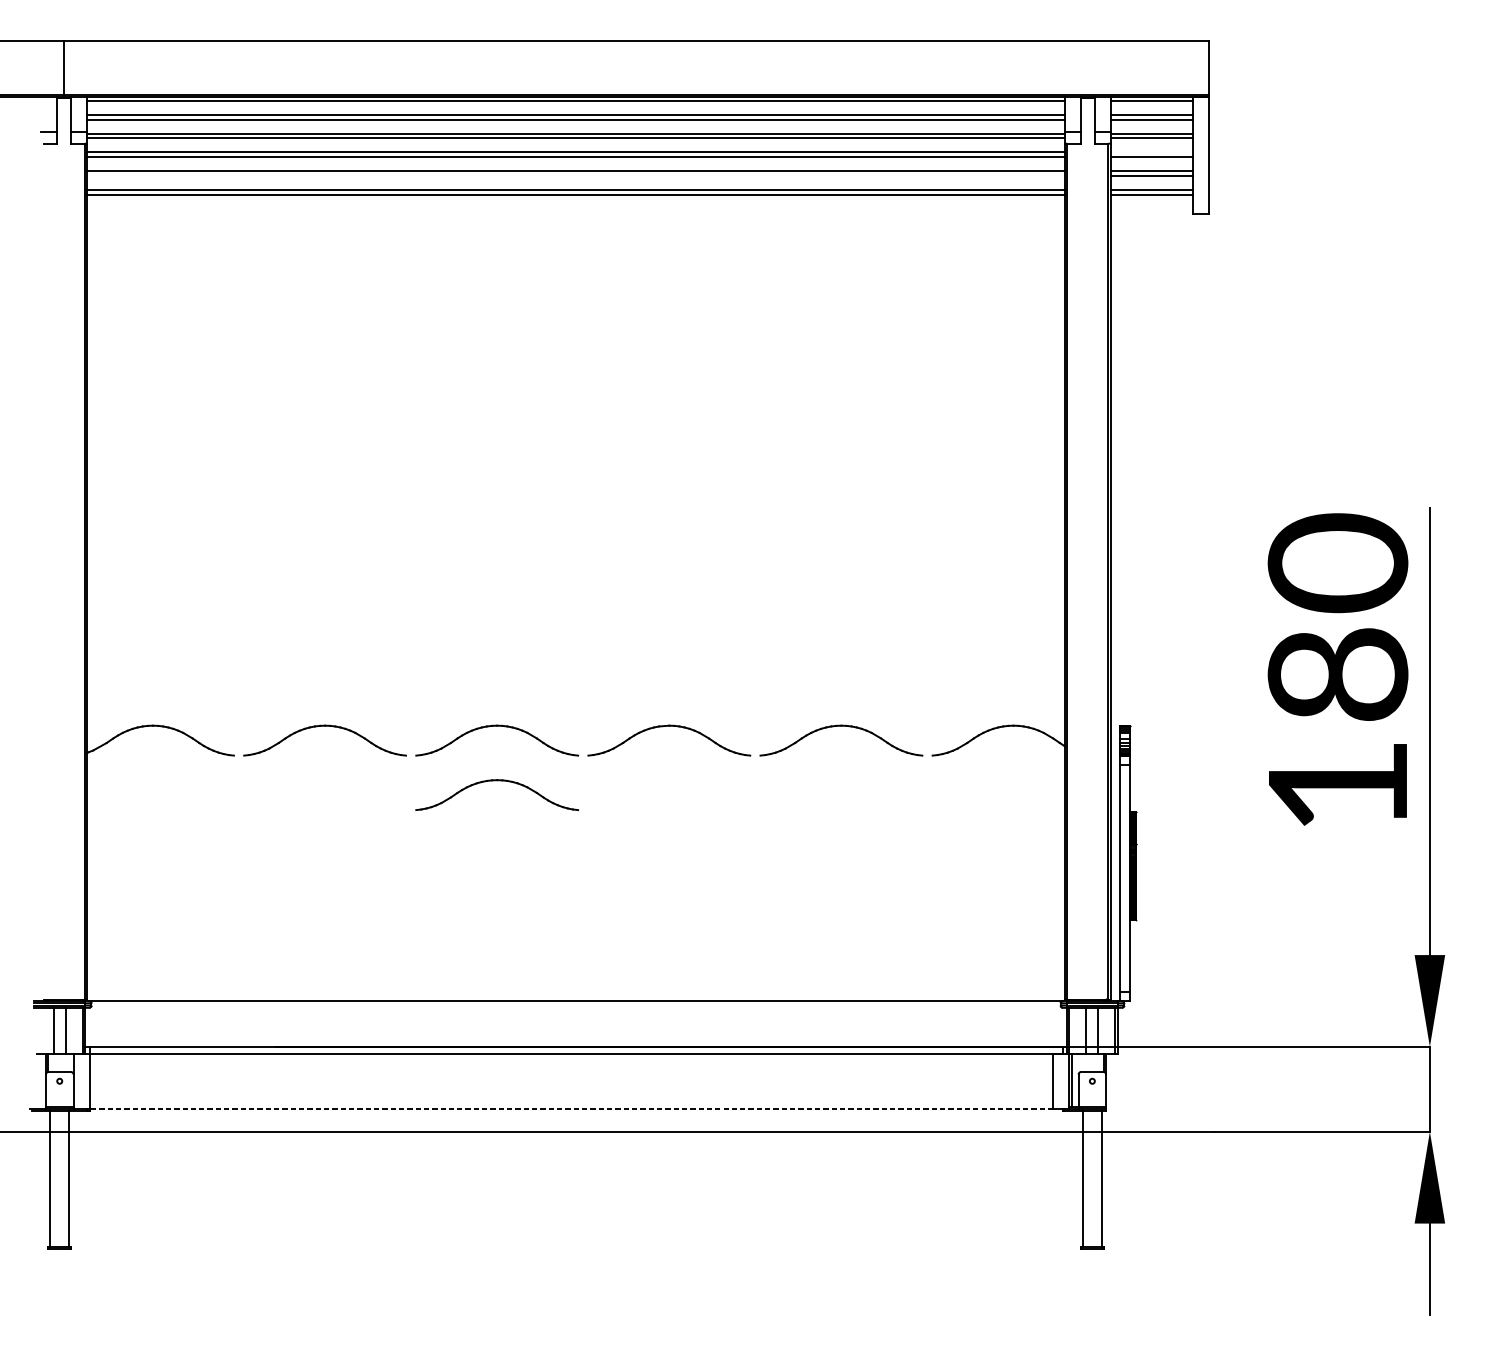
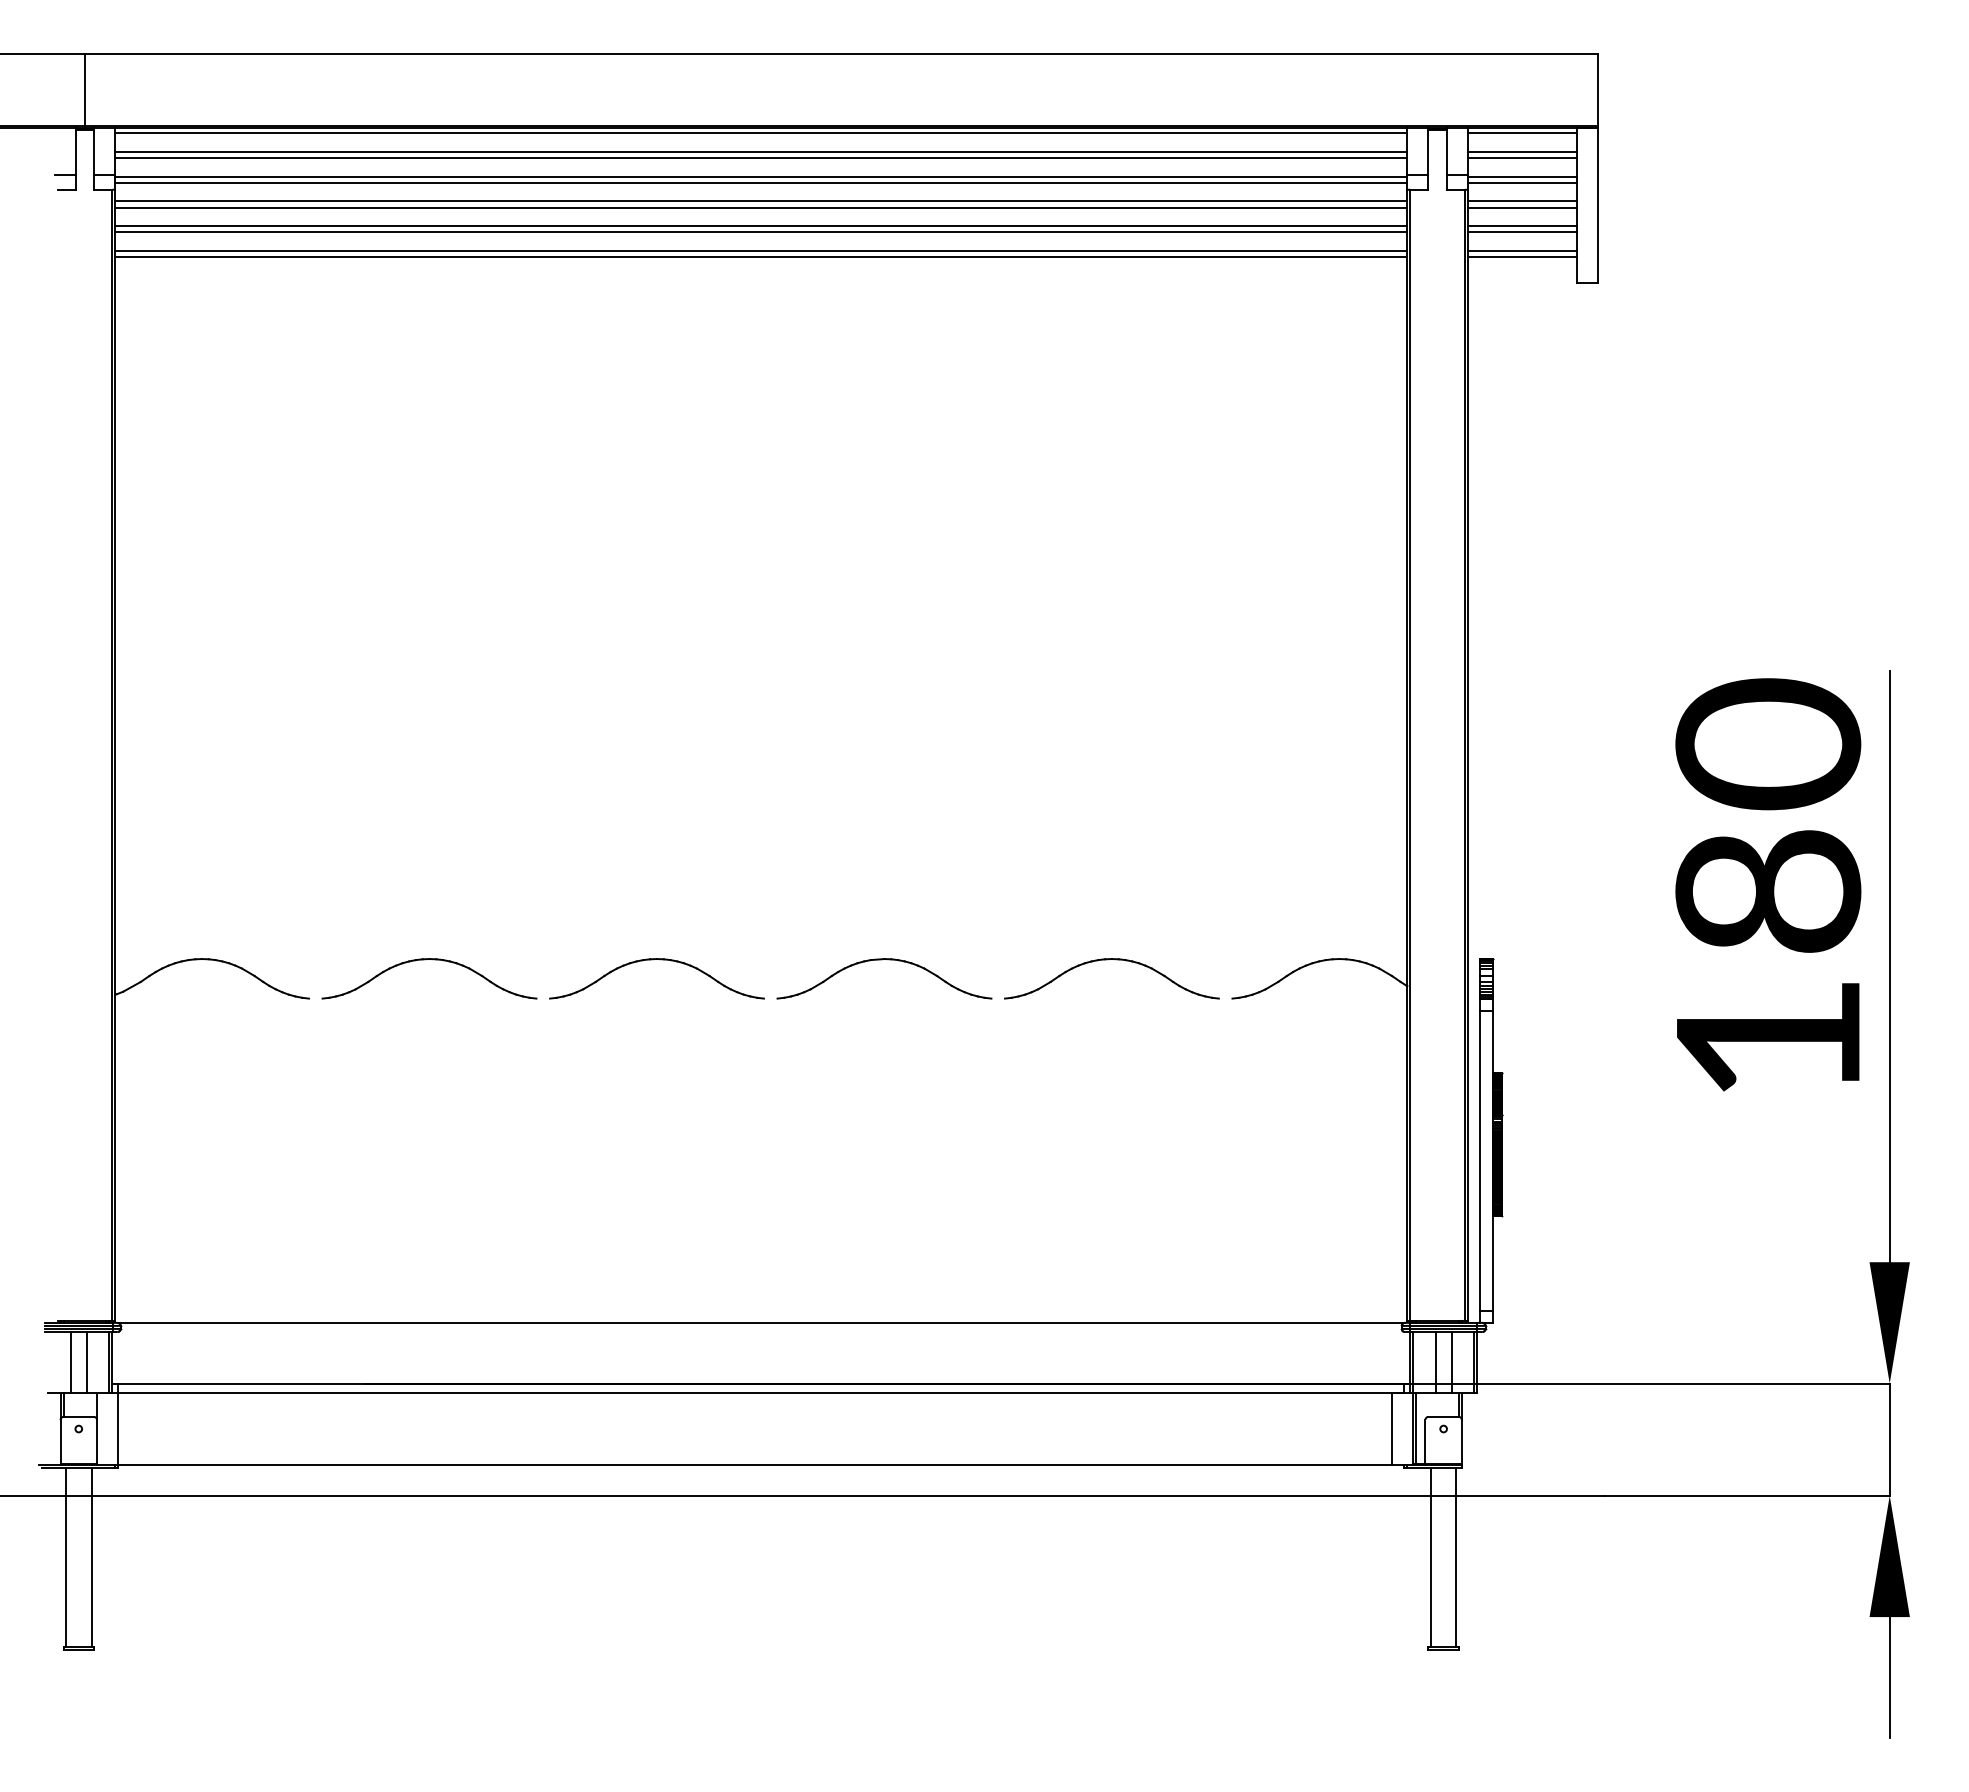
line: (1152, 152) -> (1522, 201), added
line: (576, 175) -> (761, 232), added
part: (494, 781) -> (653, 1032), removed
line: (571, 1108) -> (755, 1465), dashed -> solid

